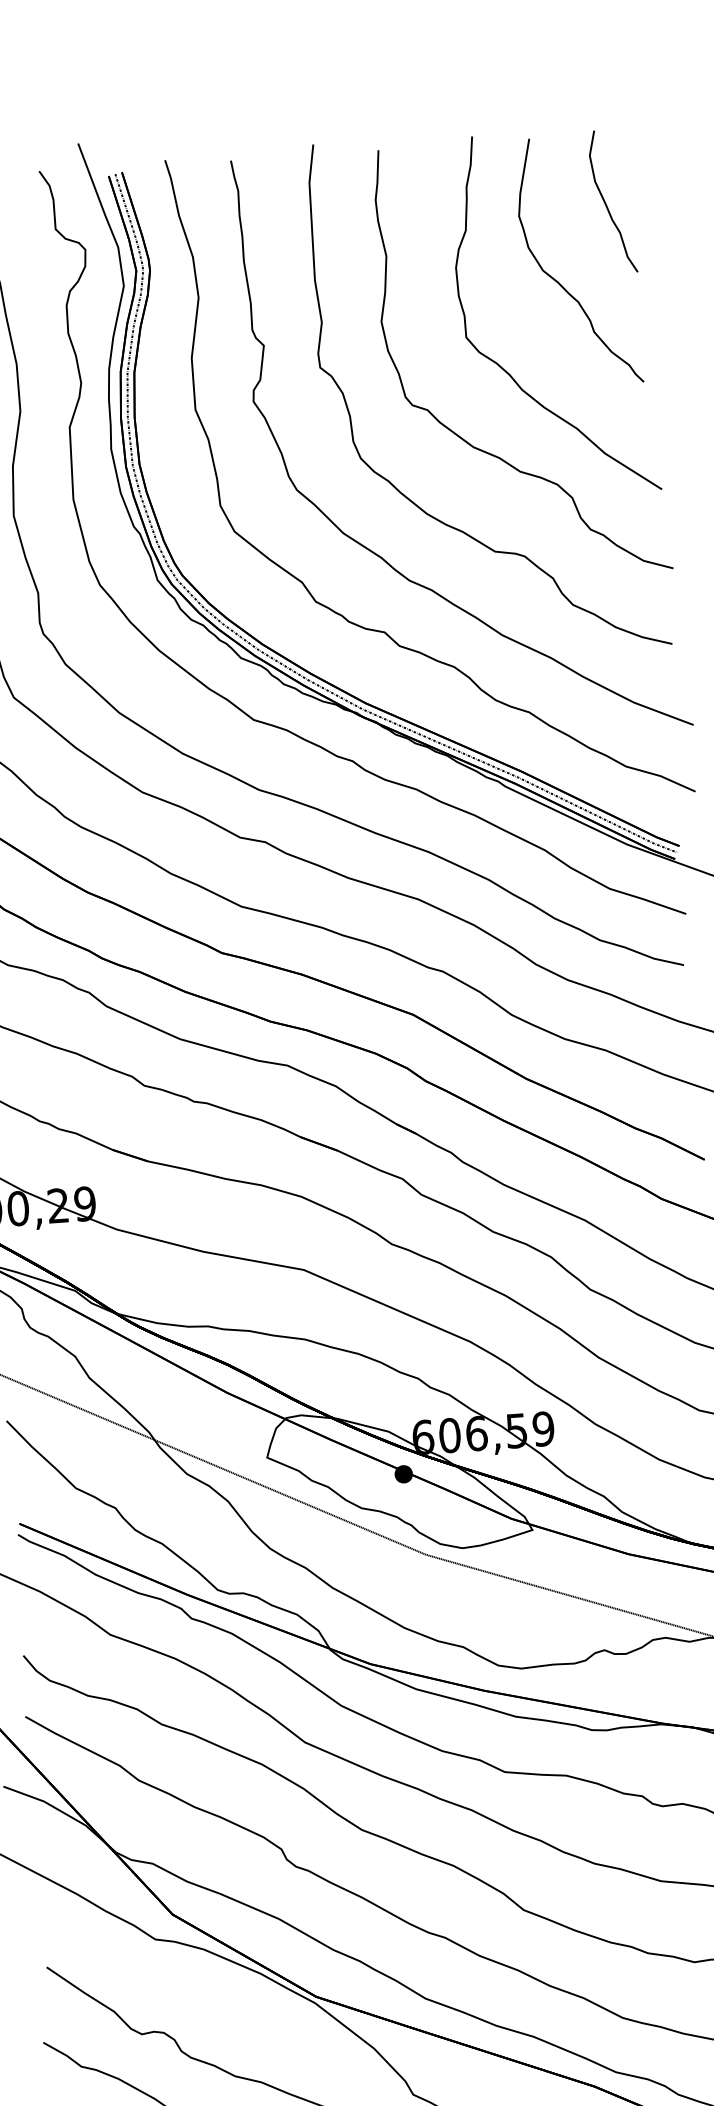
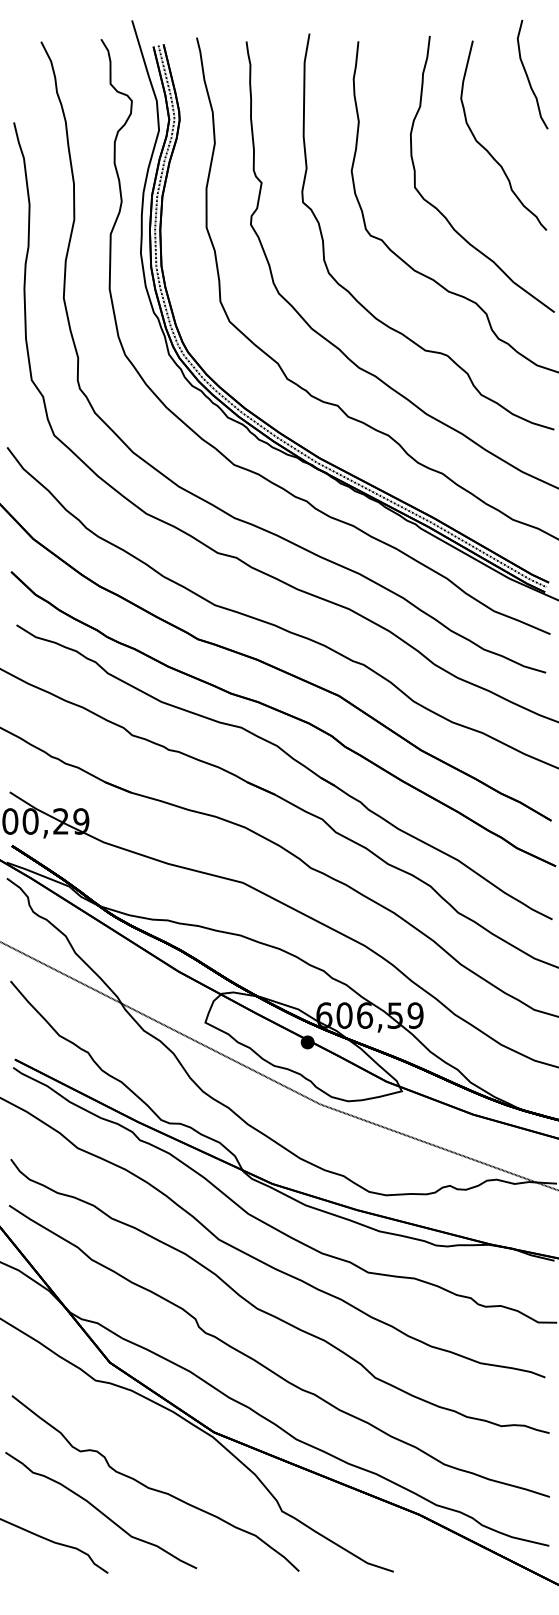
curve: (607, 204) -> (528, 76), moved

